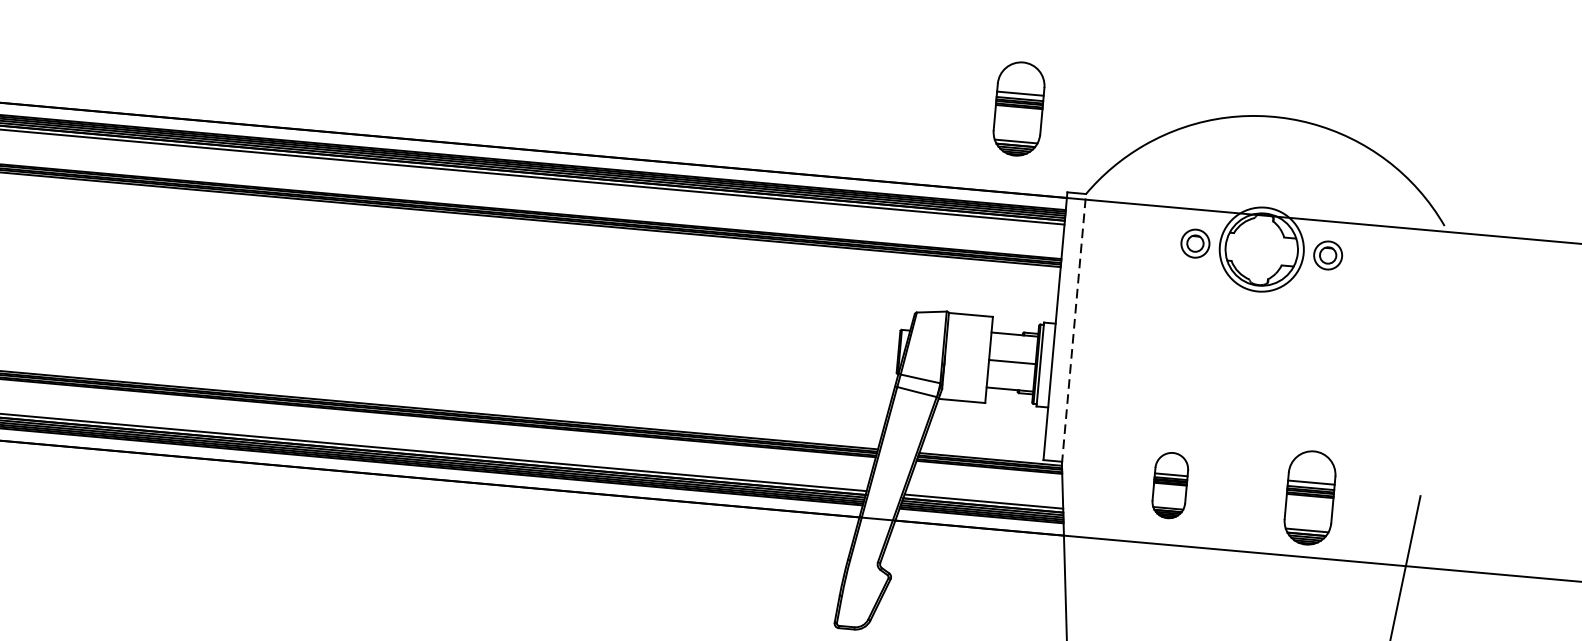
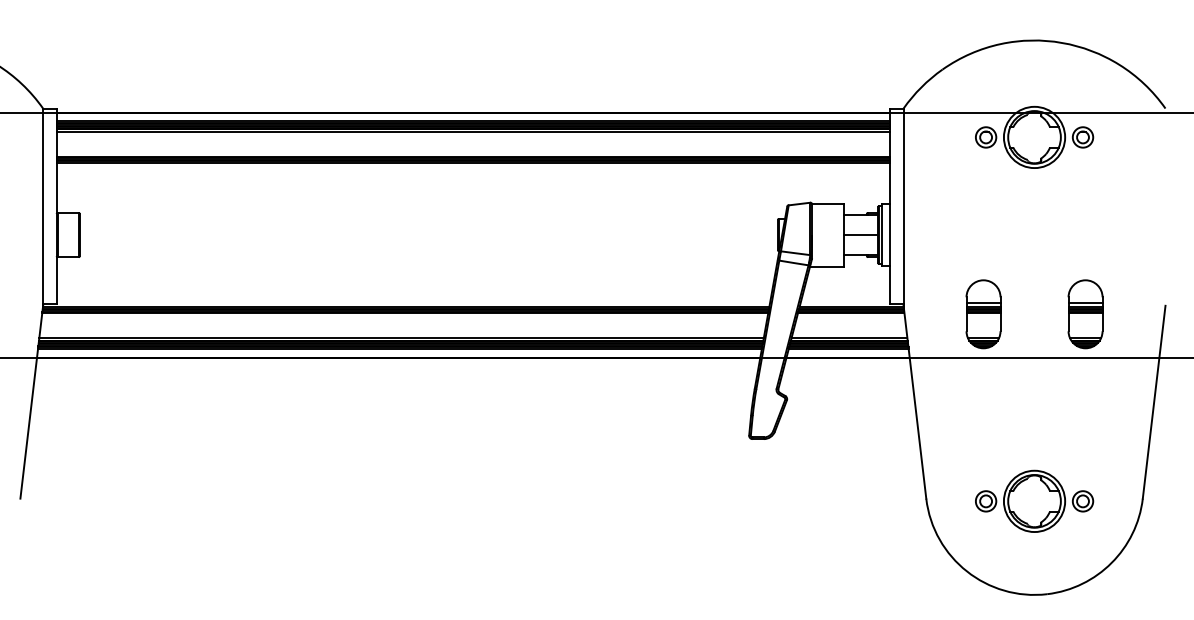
part: (1018, 109) -> (849, 51), removed
line: (1073, 329) -> (903, 207), dashed -> solid
part: (1170, 485) -> (983, 314), size x1.43

